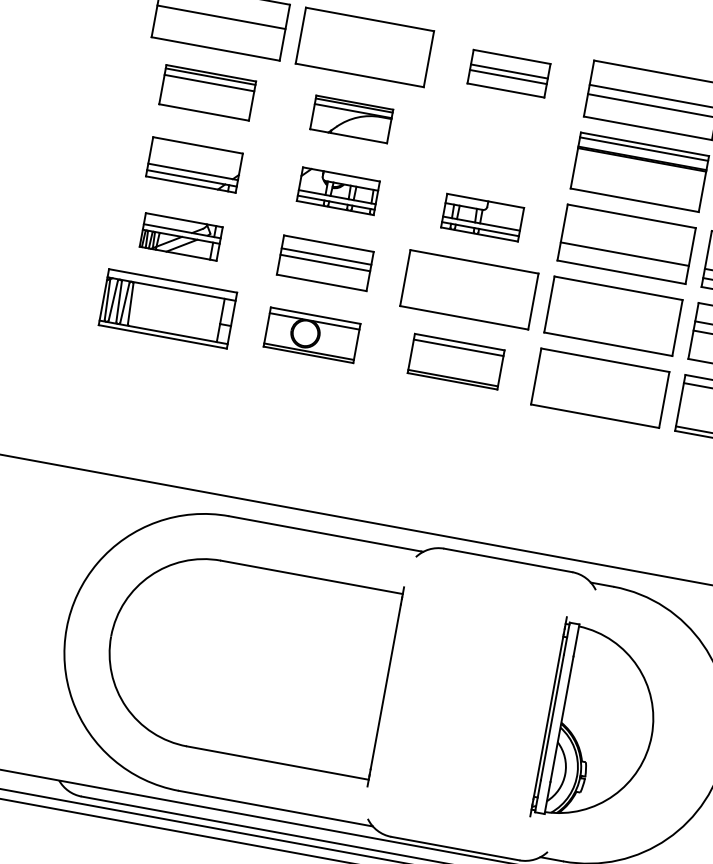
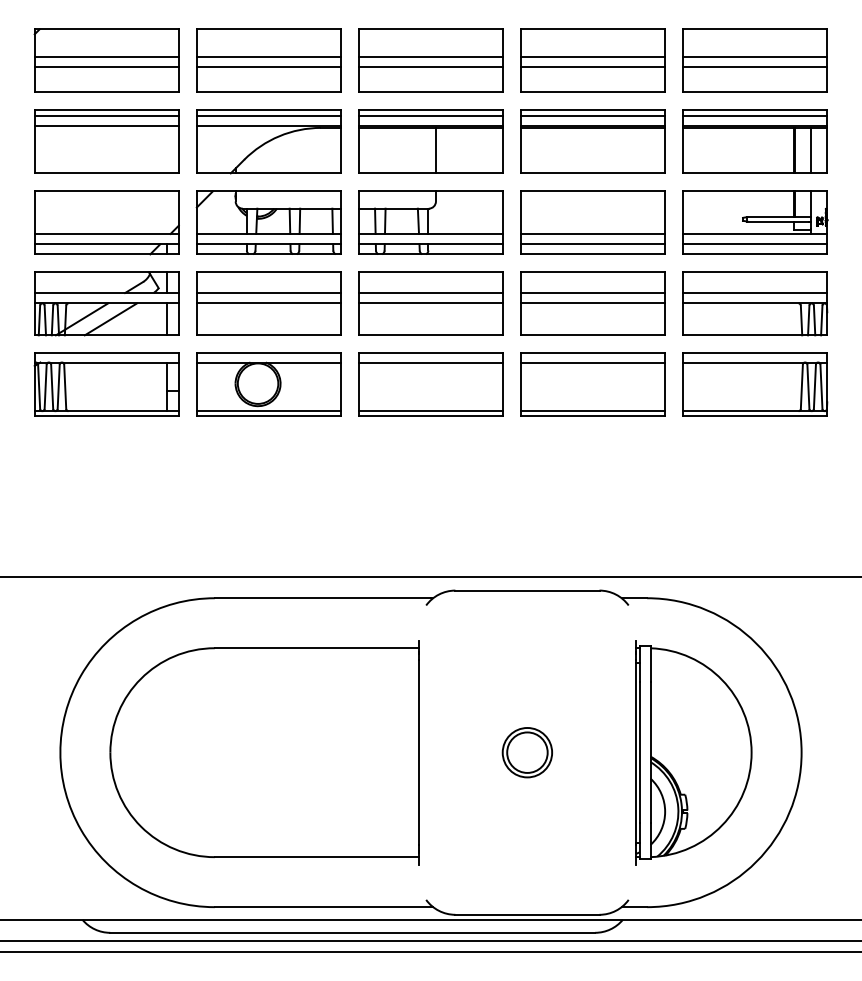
line: (219, 26) -> (106, 67), added
line: (365, 43) -> (268, 56), added
line: (363, 53) -> (268, 67), added
part: (508, 73) -> (430, 60), size x1.67
part: (207, 92) -> (106, 141), size x1.43
part: (351, 119) -> (268, 141), size x1.67
part: (495, 145) -> (430, 141), added
part: (194, 164) -> (106, 222), size x1.43
part: (338, 191) -> (268, 222), size x1.67
part: (482, 217) -> (430, 222), size x1.67
part: (180, 236) -> (106, 303), size x1.67
part: (324, 263) -> (268, 303), size x1.43
line: (623, 263) -> (593, 244), added
line: (470, 280) -> (430, 293), added
line: (468, 289) -> (430, 303), added
line: (615, 307) -> (593, 293), added
line: (613, 316) -> (593, 303), added
part: (311, 335) -> (268, 384), size x1.43
part: (455, 361) -> (430, 384), size x1.43
line: (604, 368) -> (593, 362), added
line: (596, 412) -> (593, 411), added
part: (481, 704) -> (526, 752), added
part: (600, 726) -> (693, 752), moved

